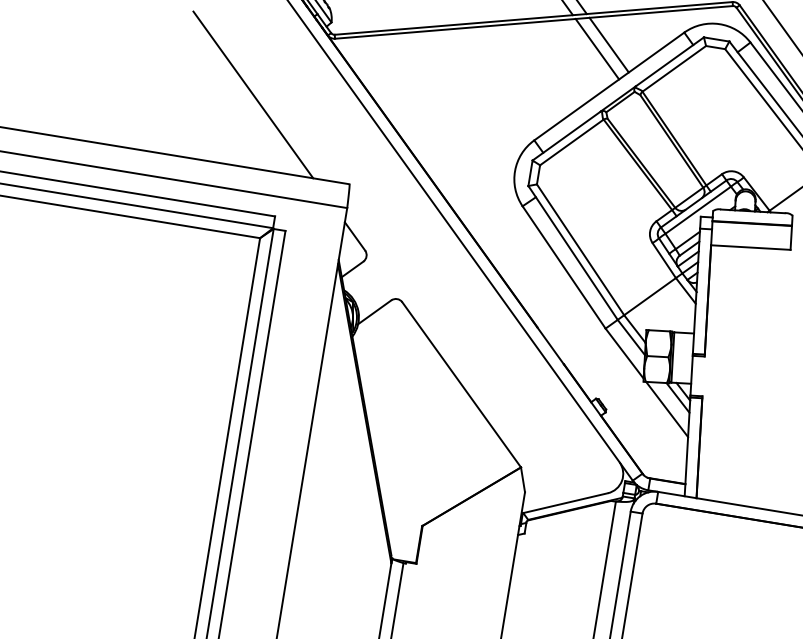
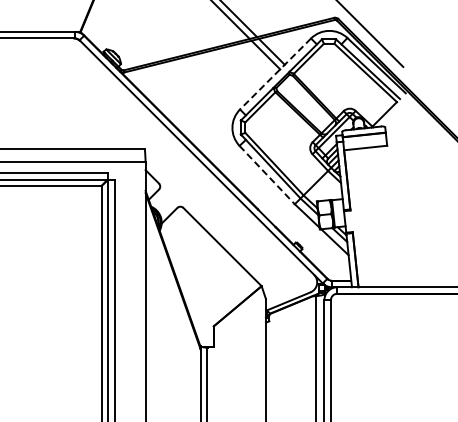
line: (609, 87) -> (275, 74), solid -> dashed
line: (251, 94) -> (84, 109), removed
line: (564, 268) -> (267, 175), solid -> dashed

